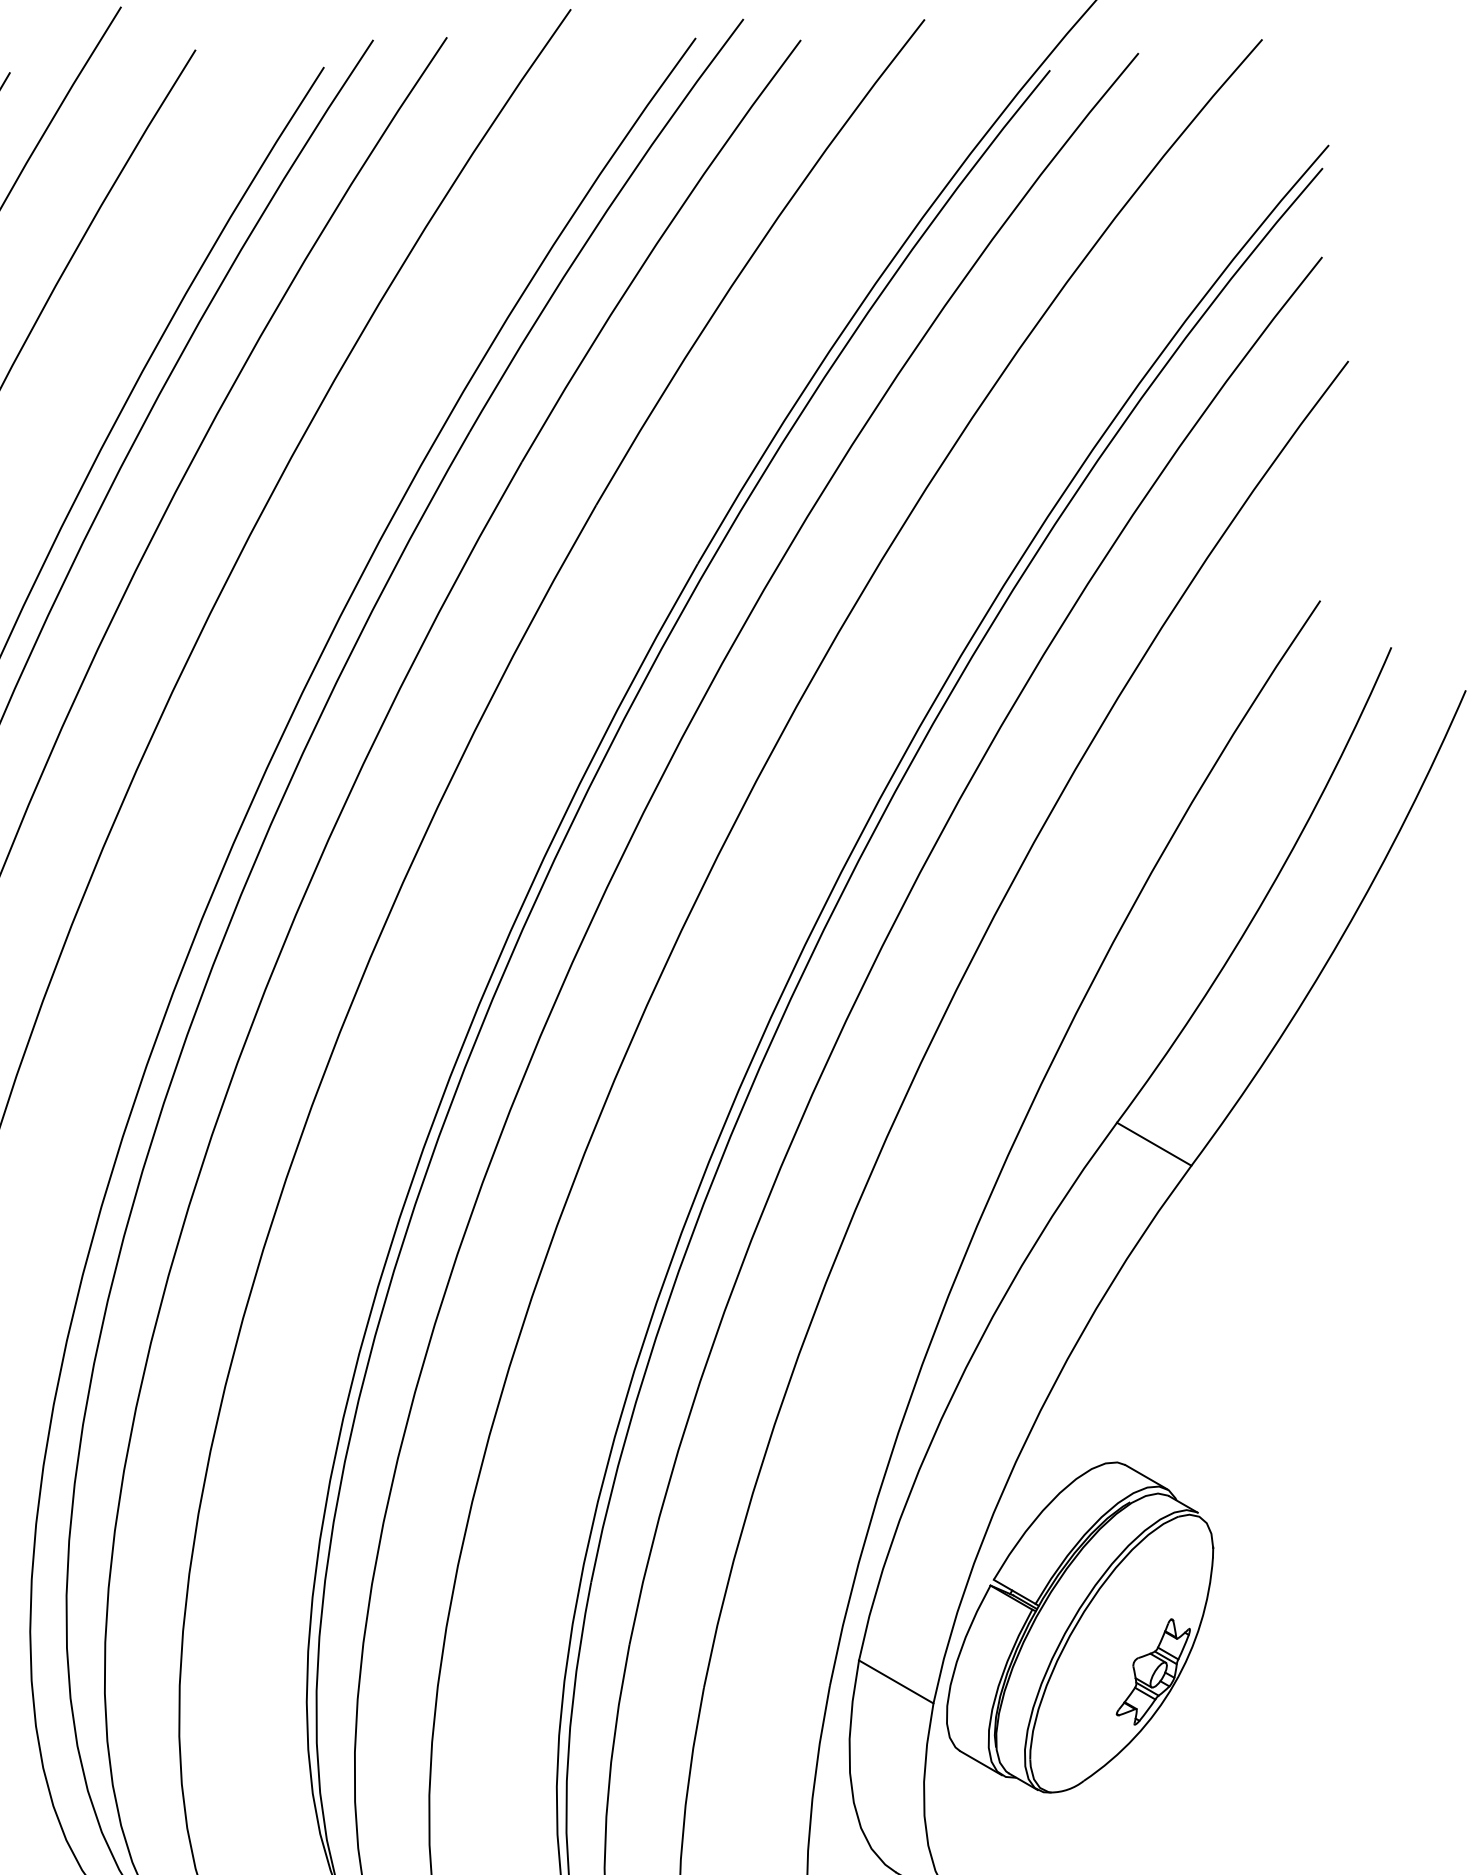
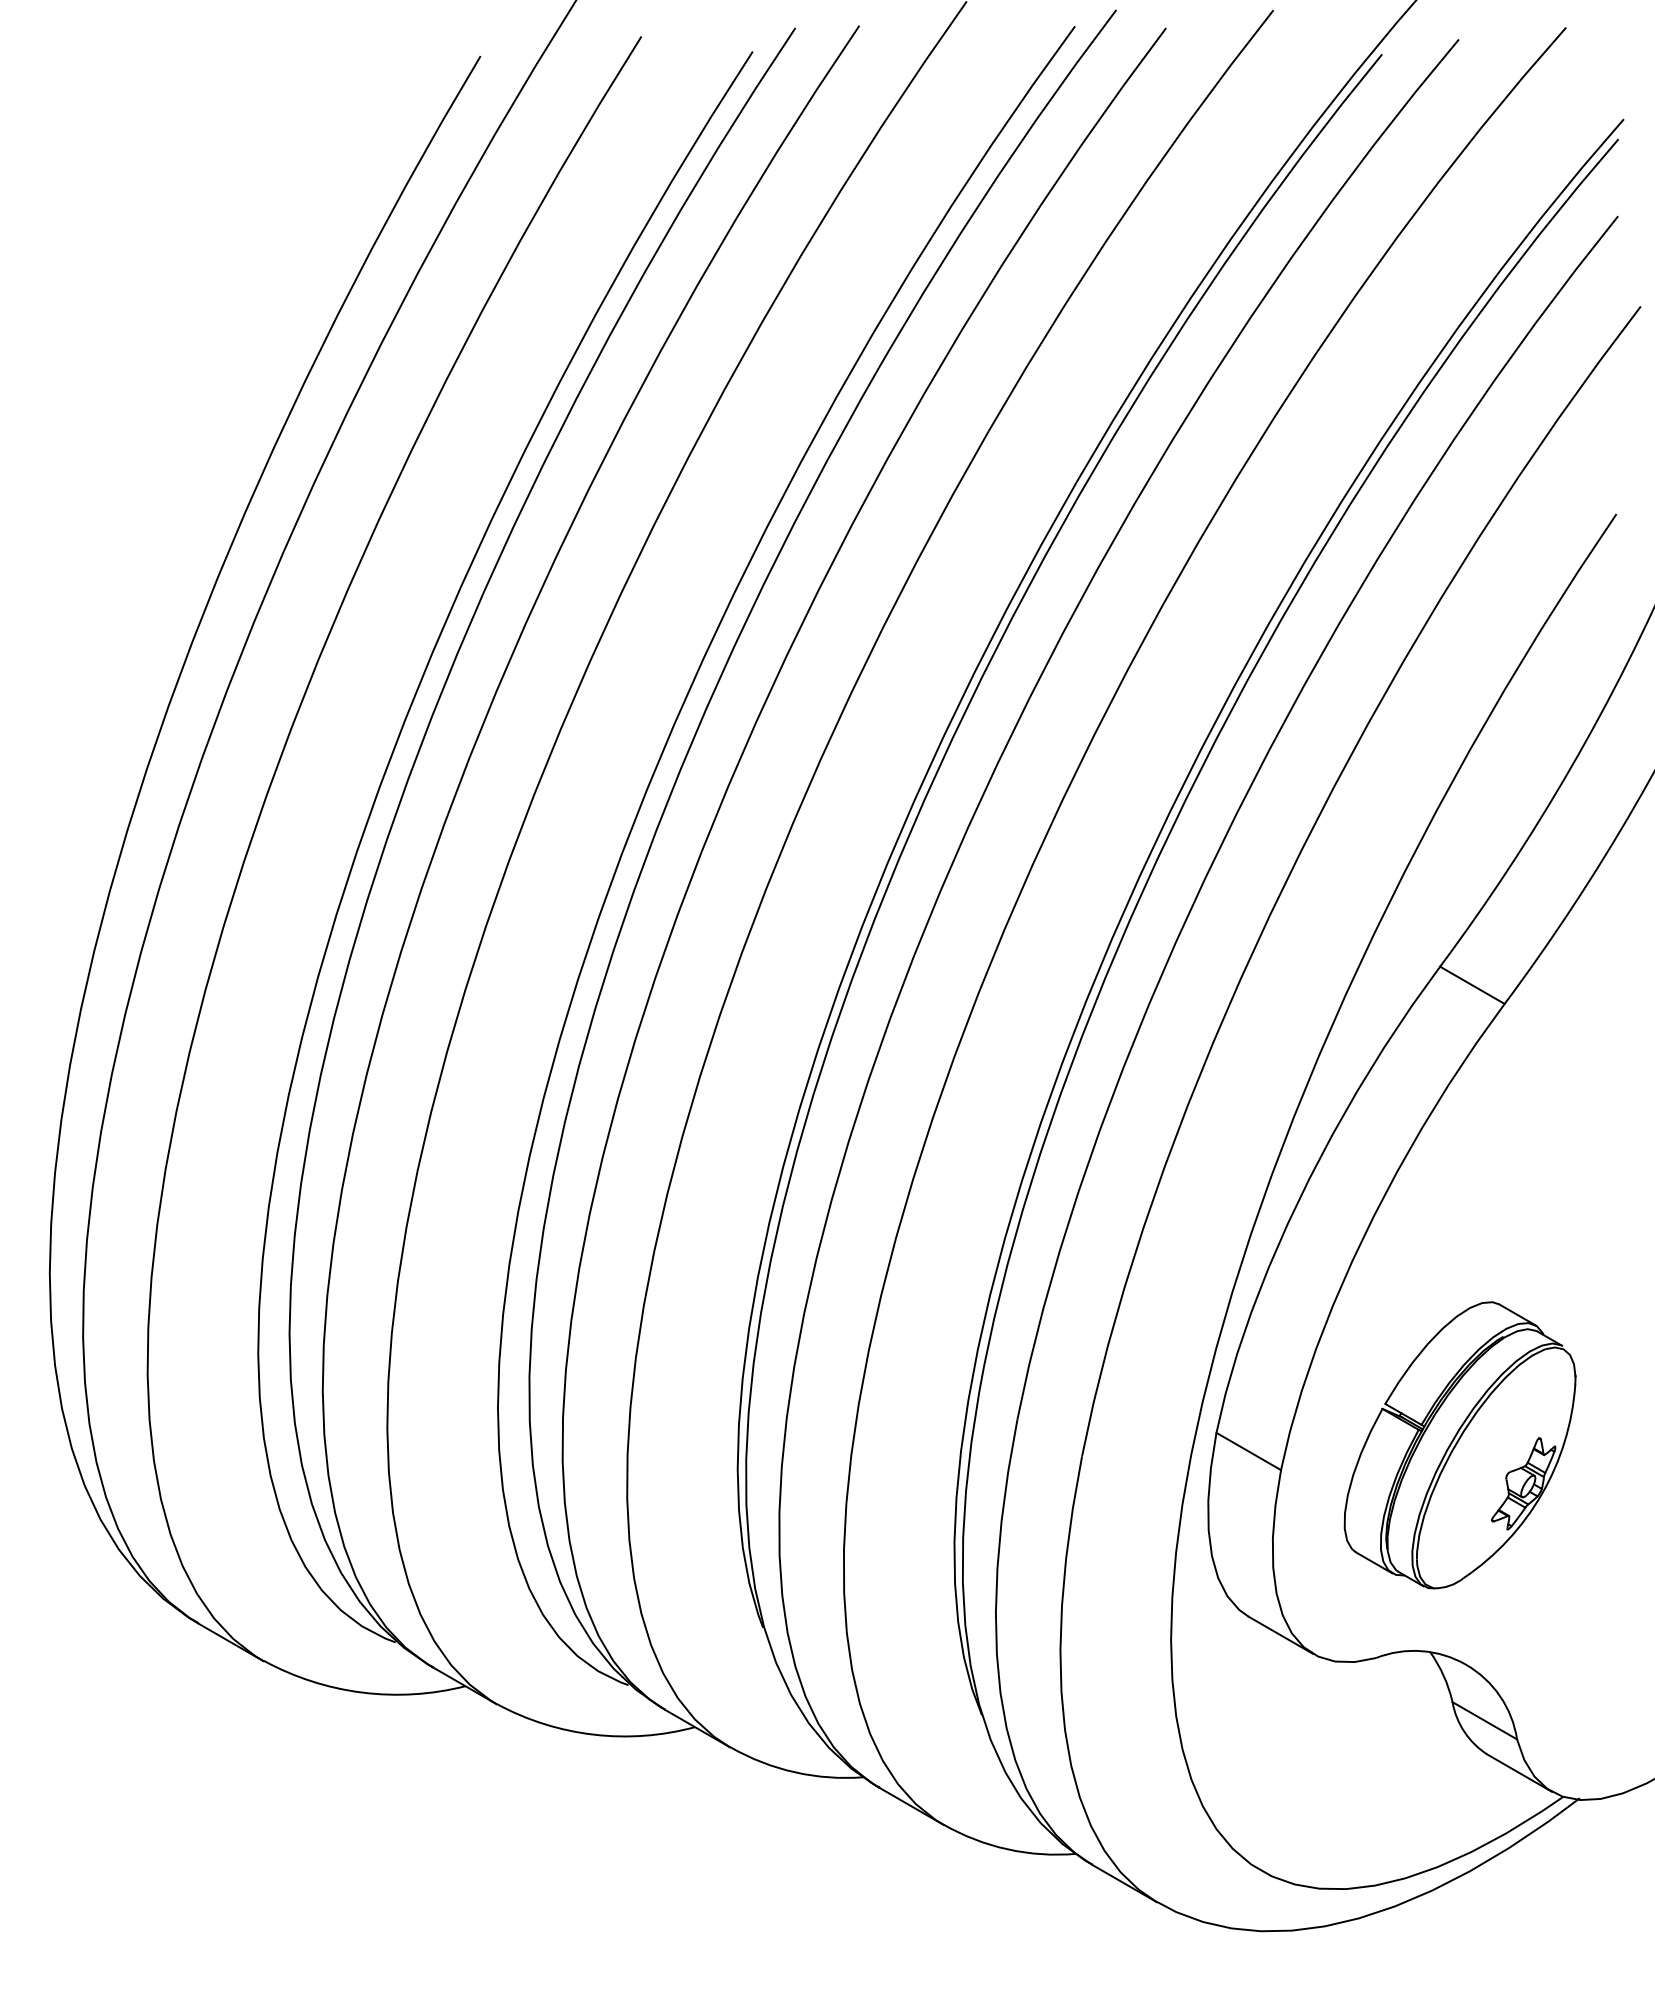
part: (1079, 1627) -> (1459, 1445), moved

